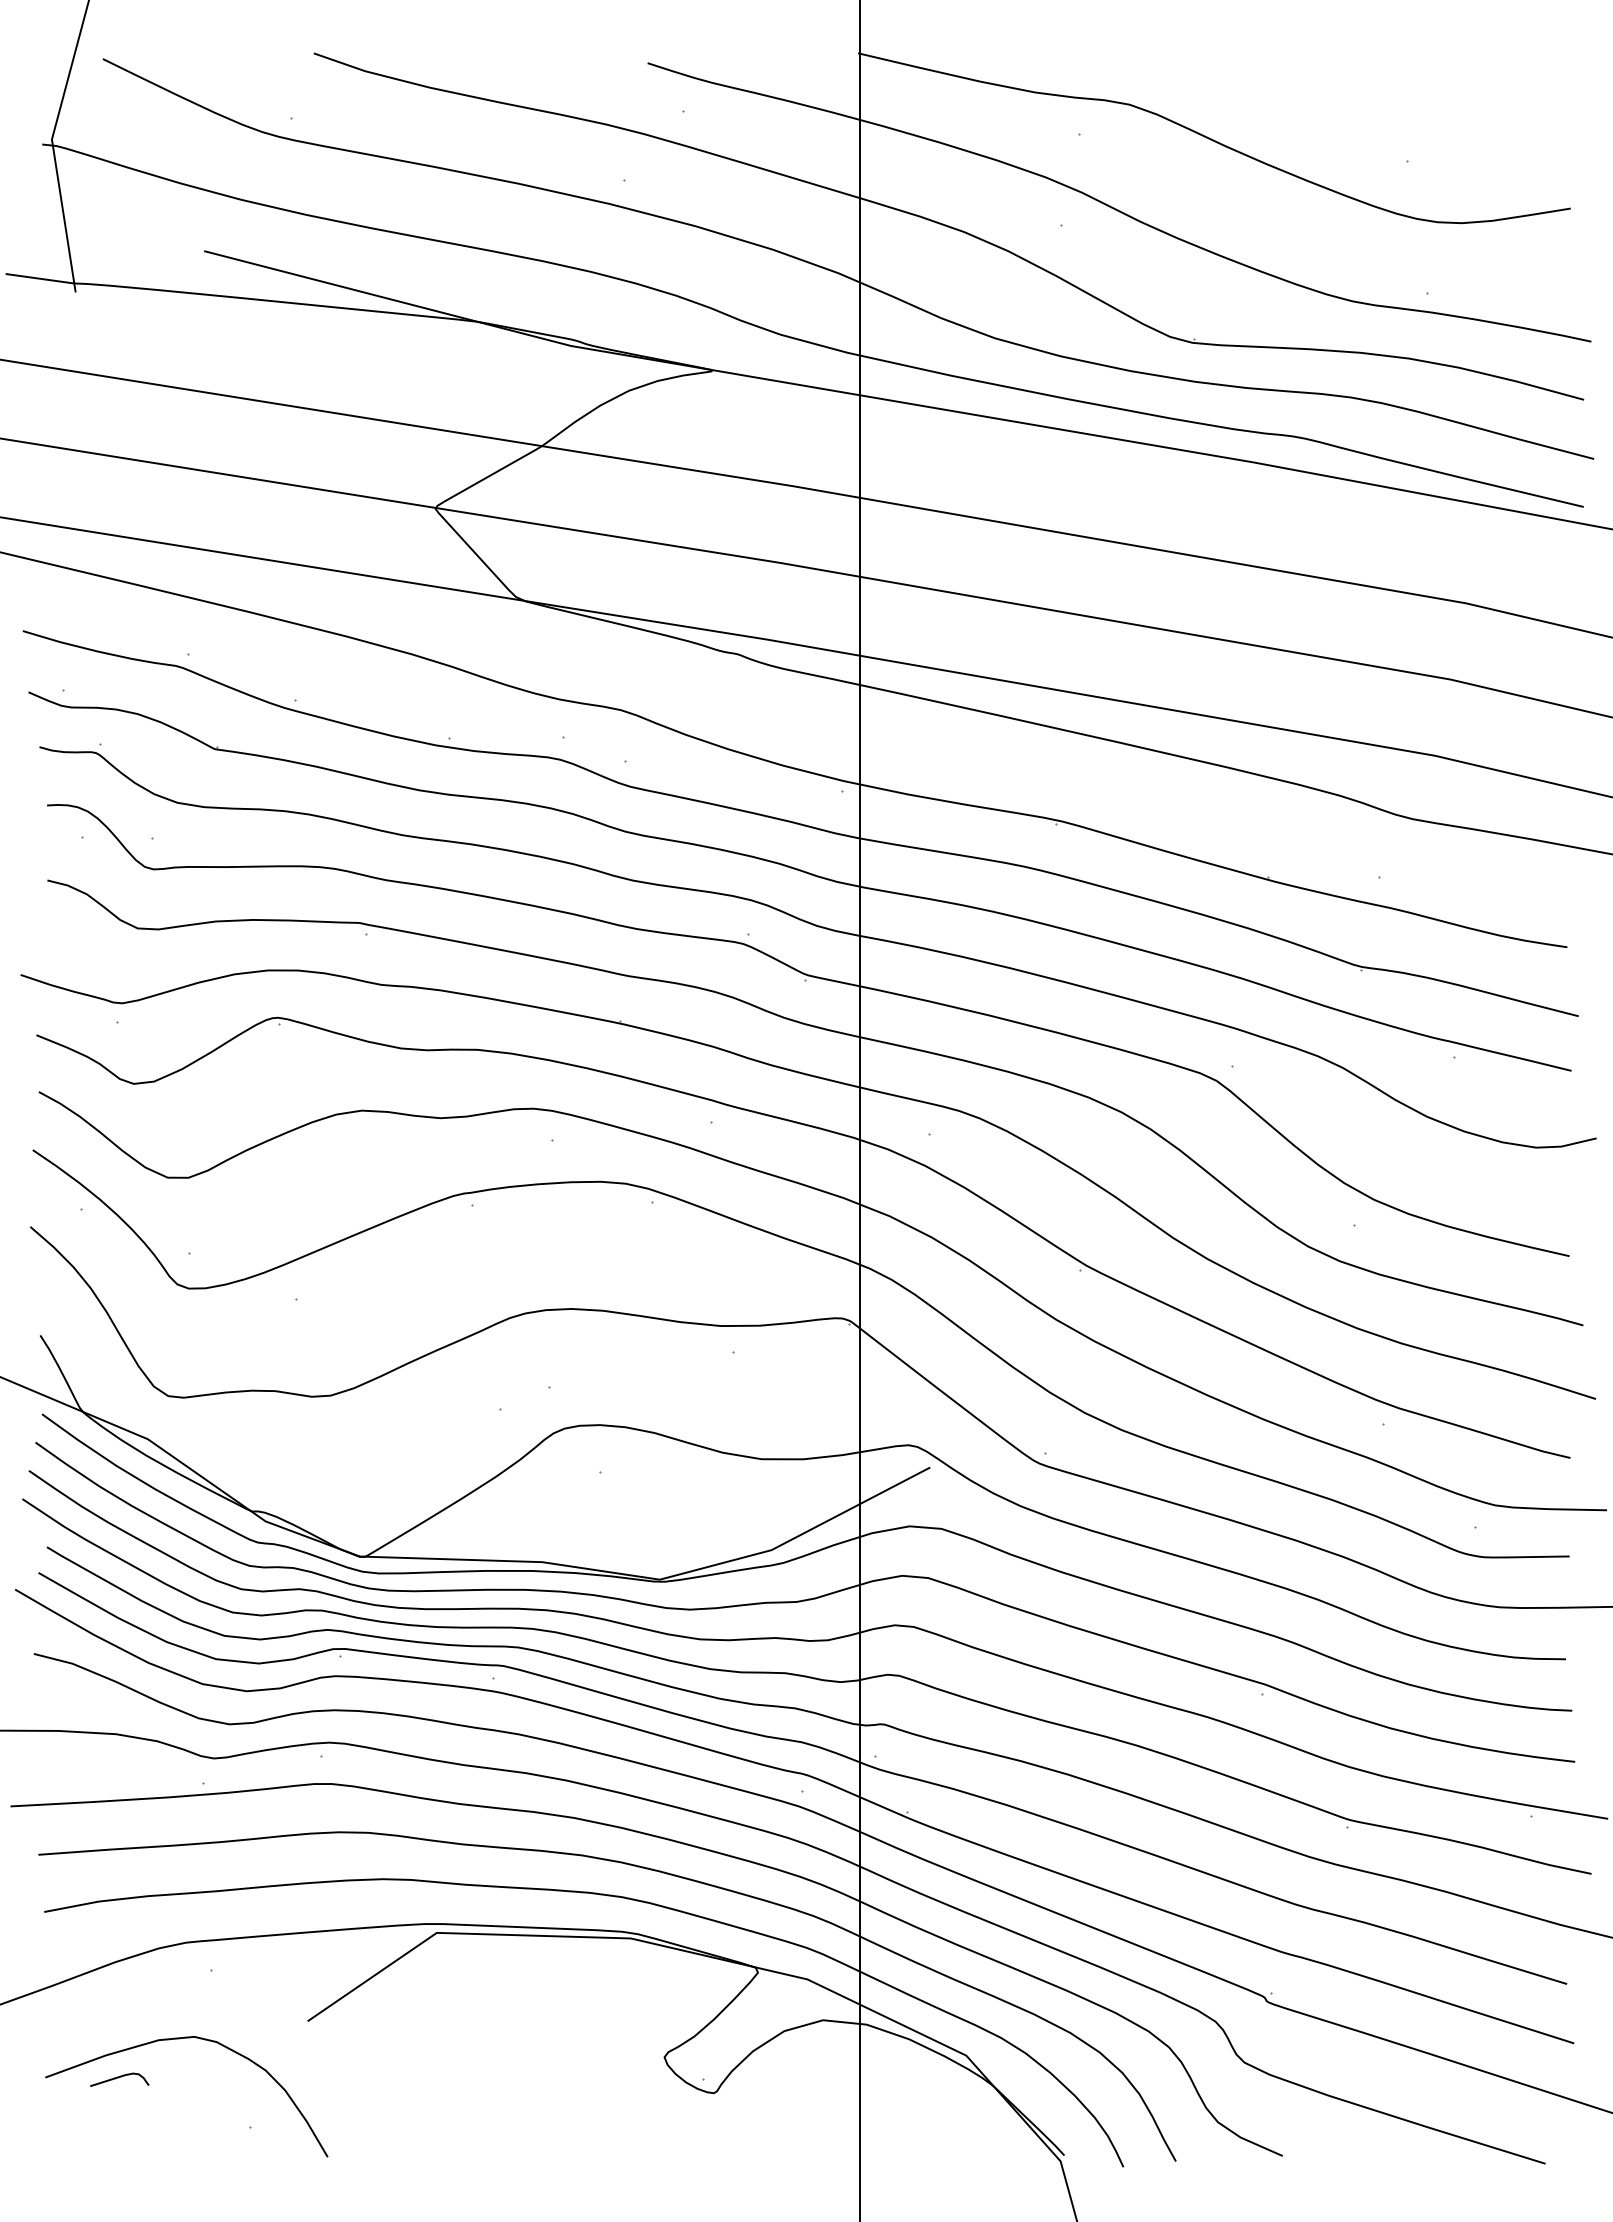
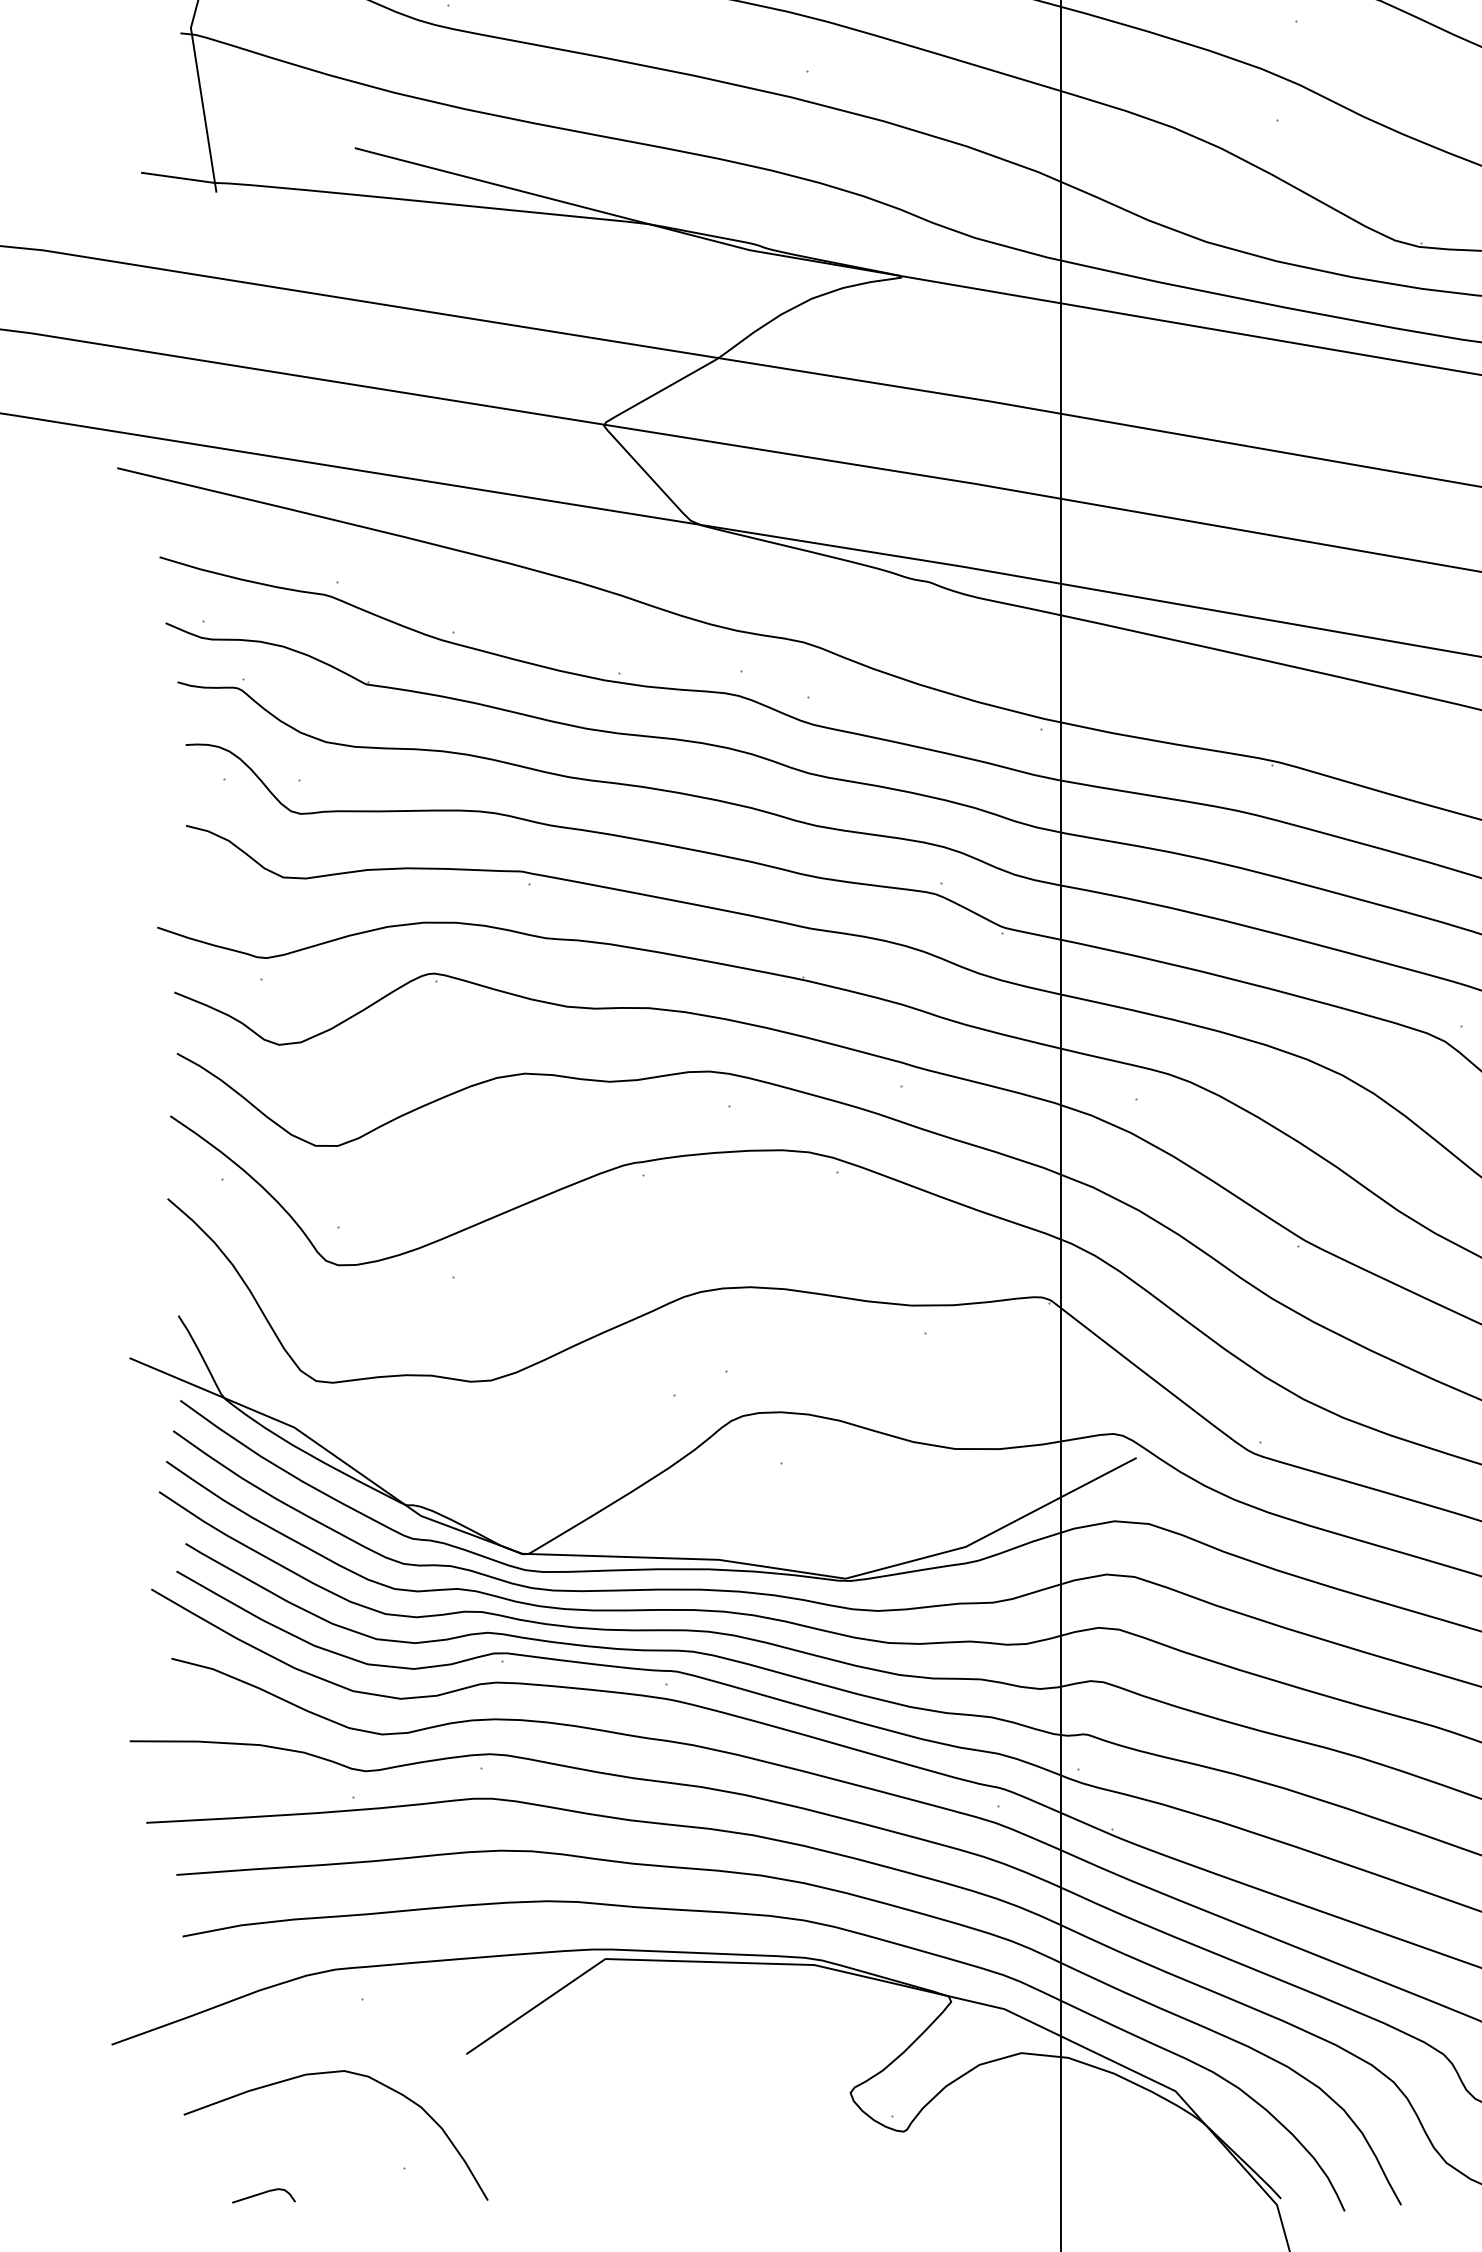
curve: (118, 2078) -> (262, 2194), moved

